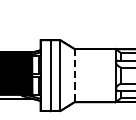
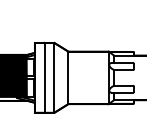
line: (74, 76) -> (68, 78), dashed -> solid

